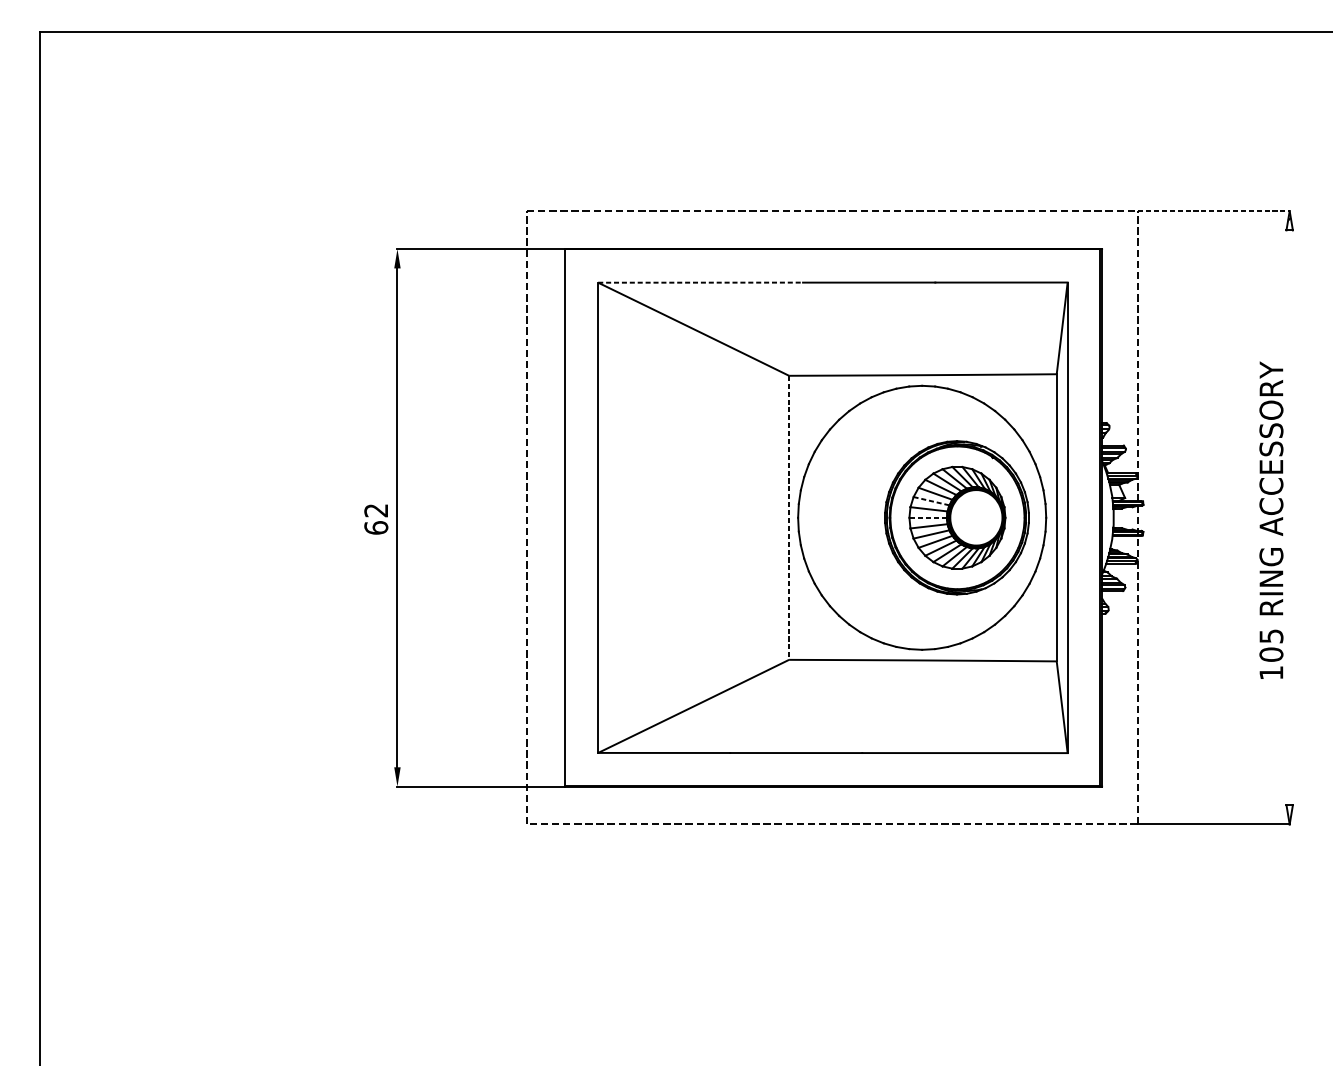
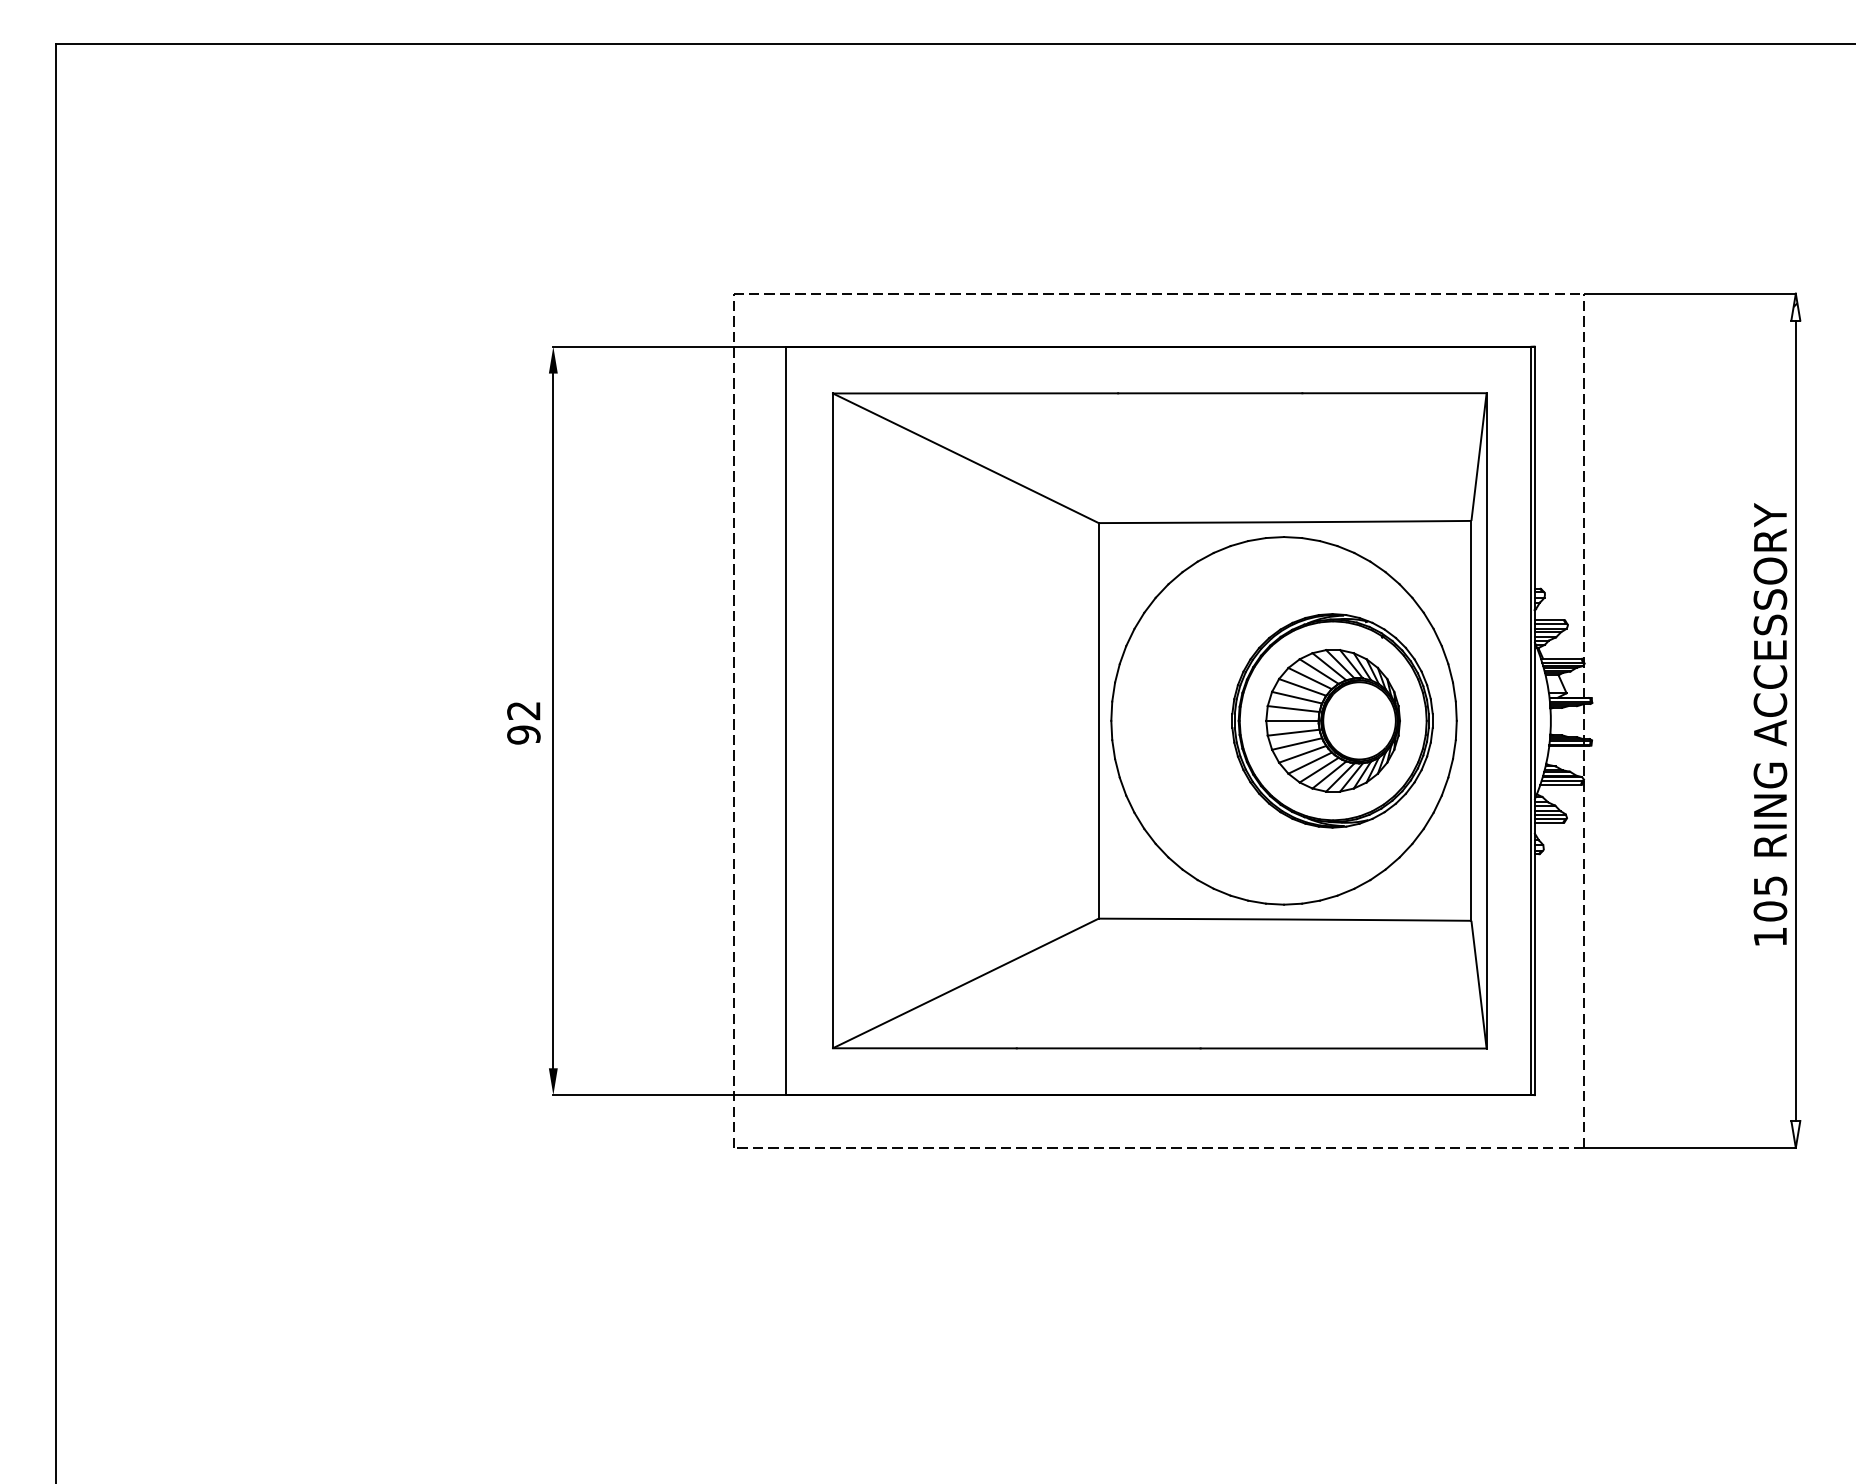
line: (1214, 210) -> (1690, 293), dashed -> solid
line: (700, 282) -> (975, 393), dashed -> solid
line: (931, 501) -> (1297, 697), dashed -> solid
line: (788, 517) -> (1098, 720), dashed -> solid
line: (927, 517) -> (1291, 720), dashed -> solid
line: (1289, 517) -> (1795, 720), added
text: (376, 527) -> (523, 734), 62 -> 92

